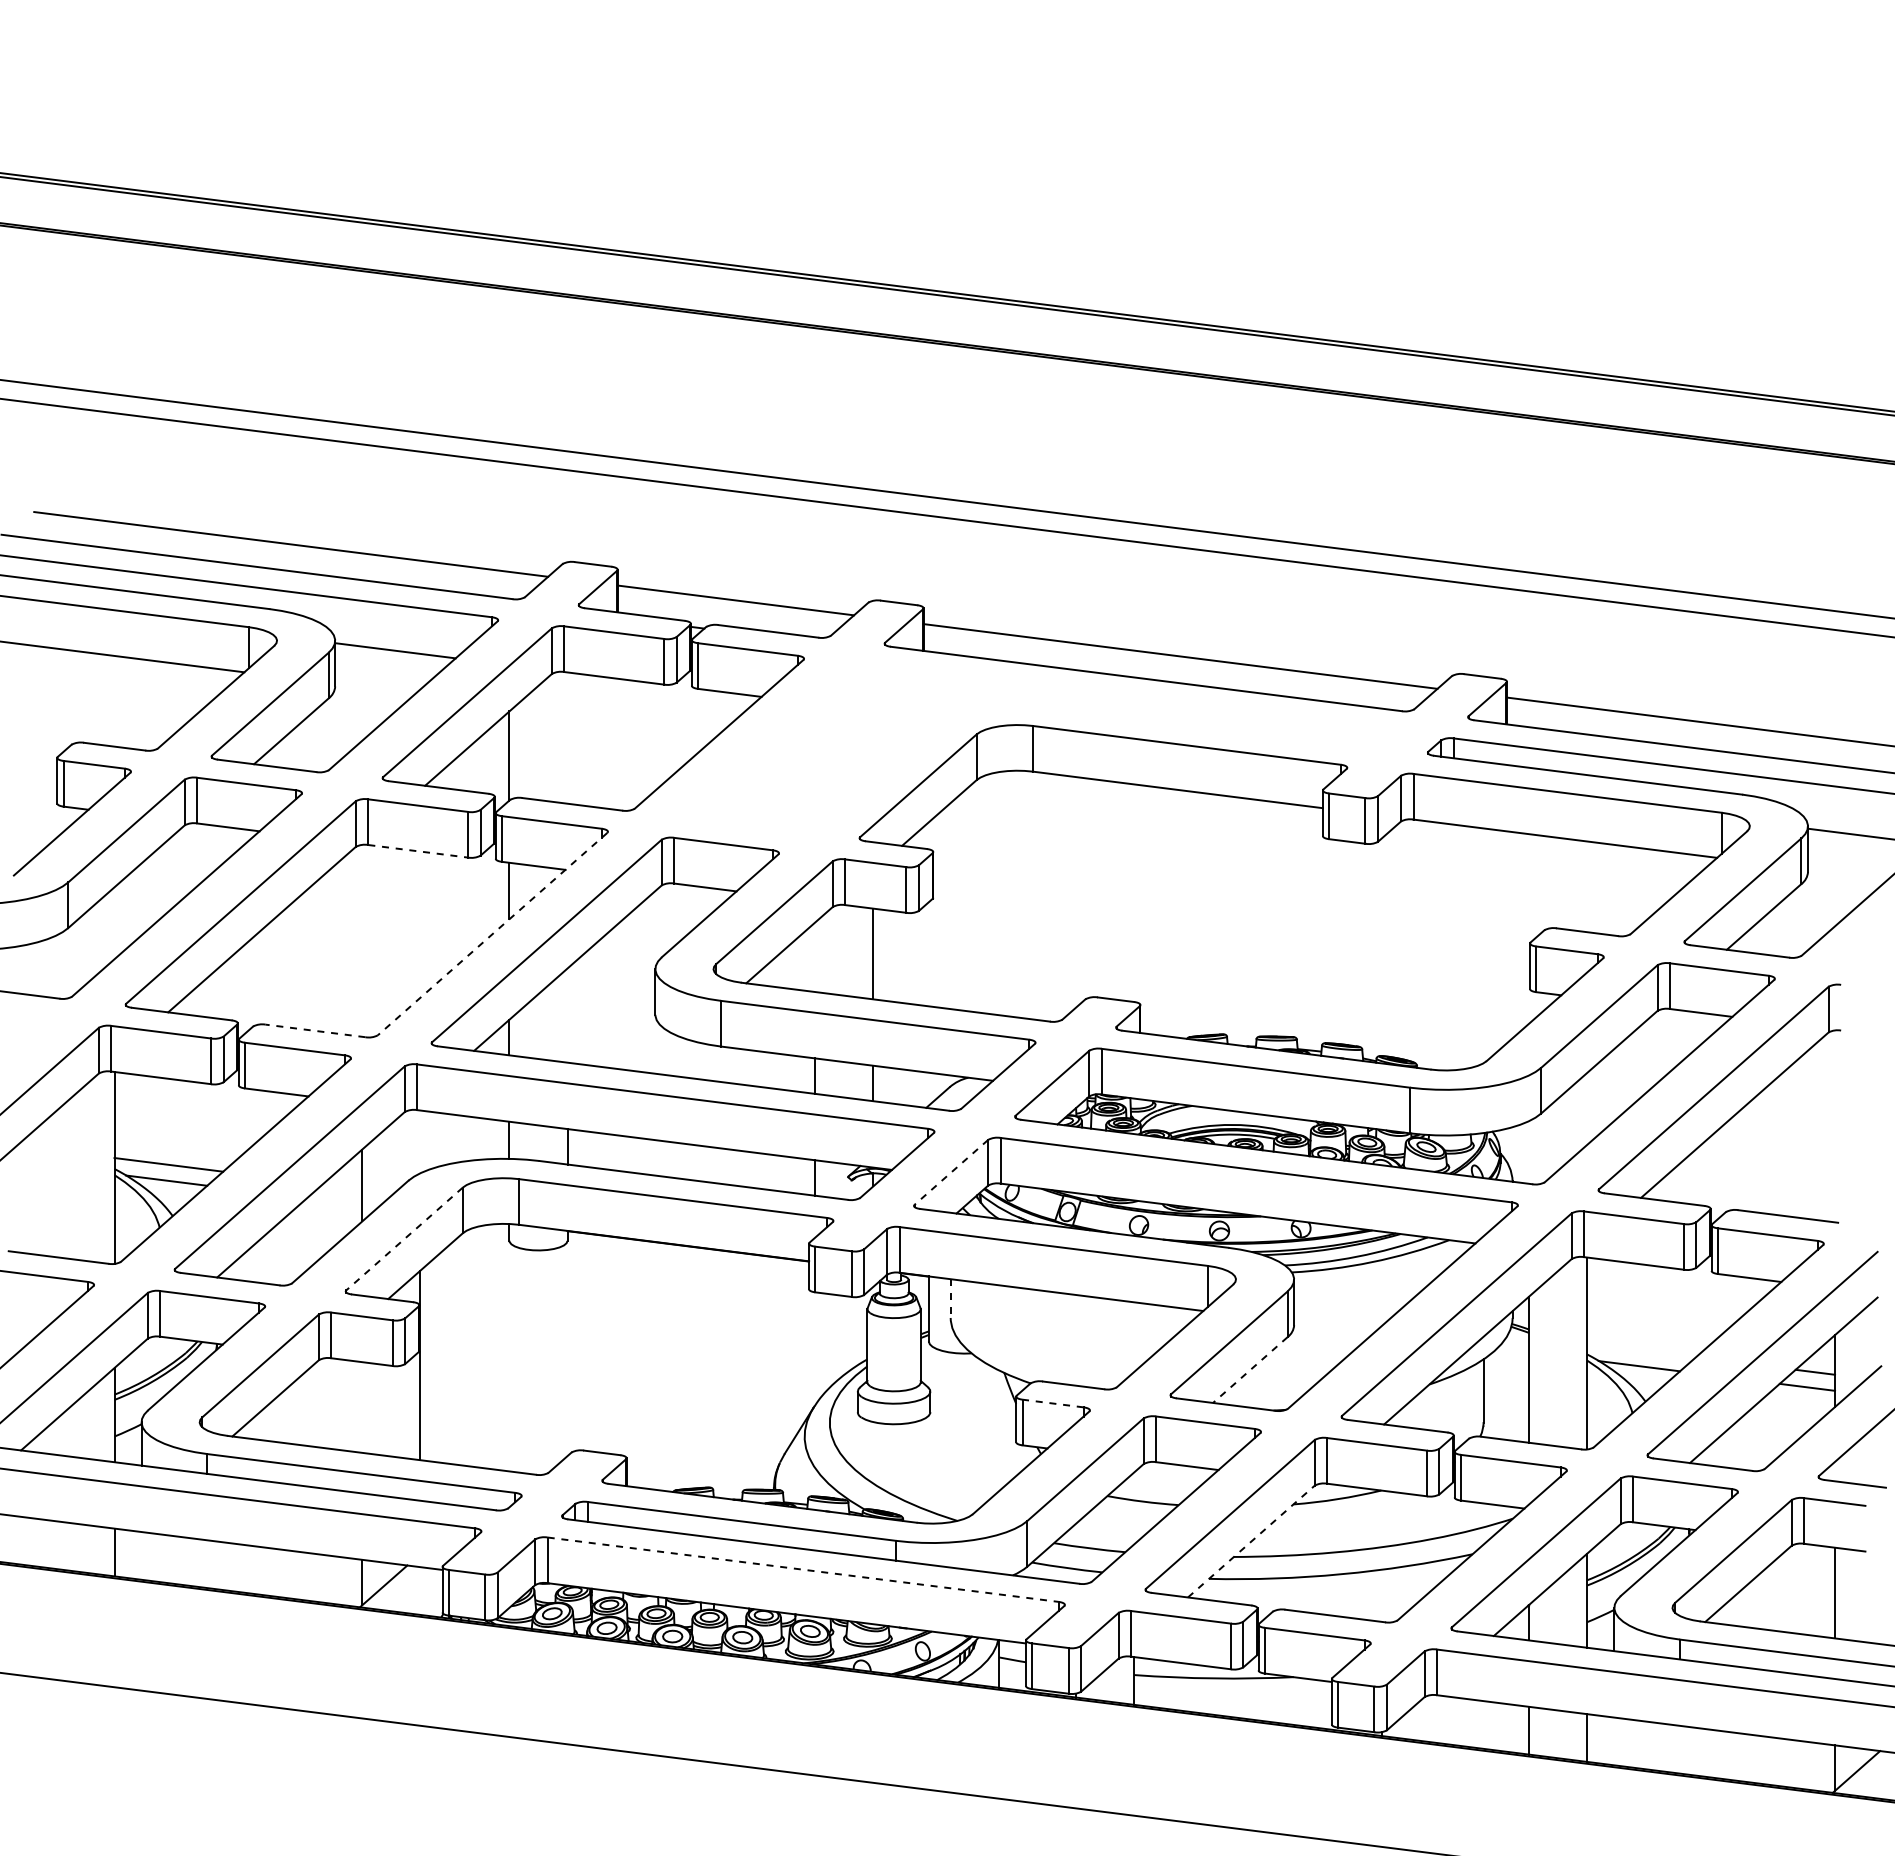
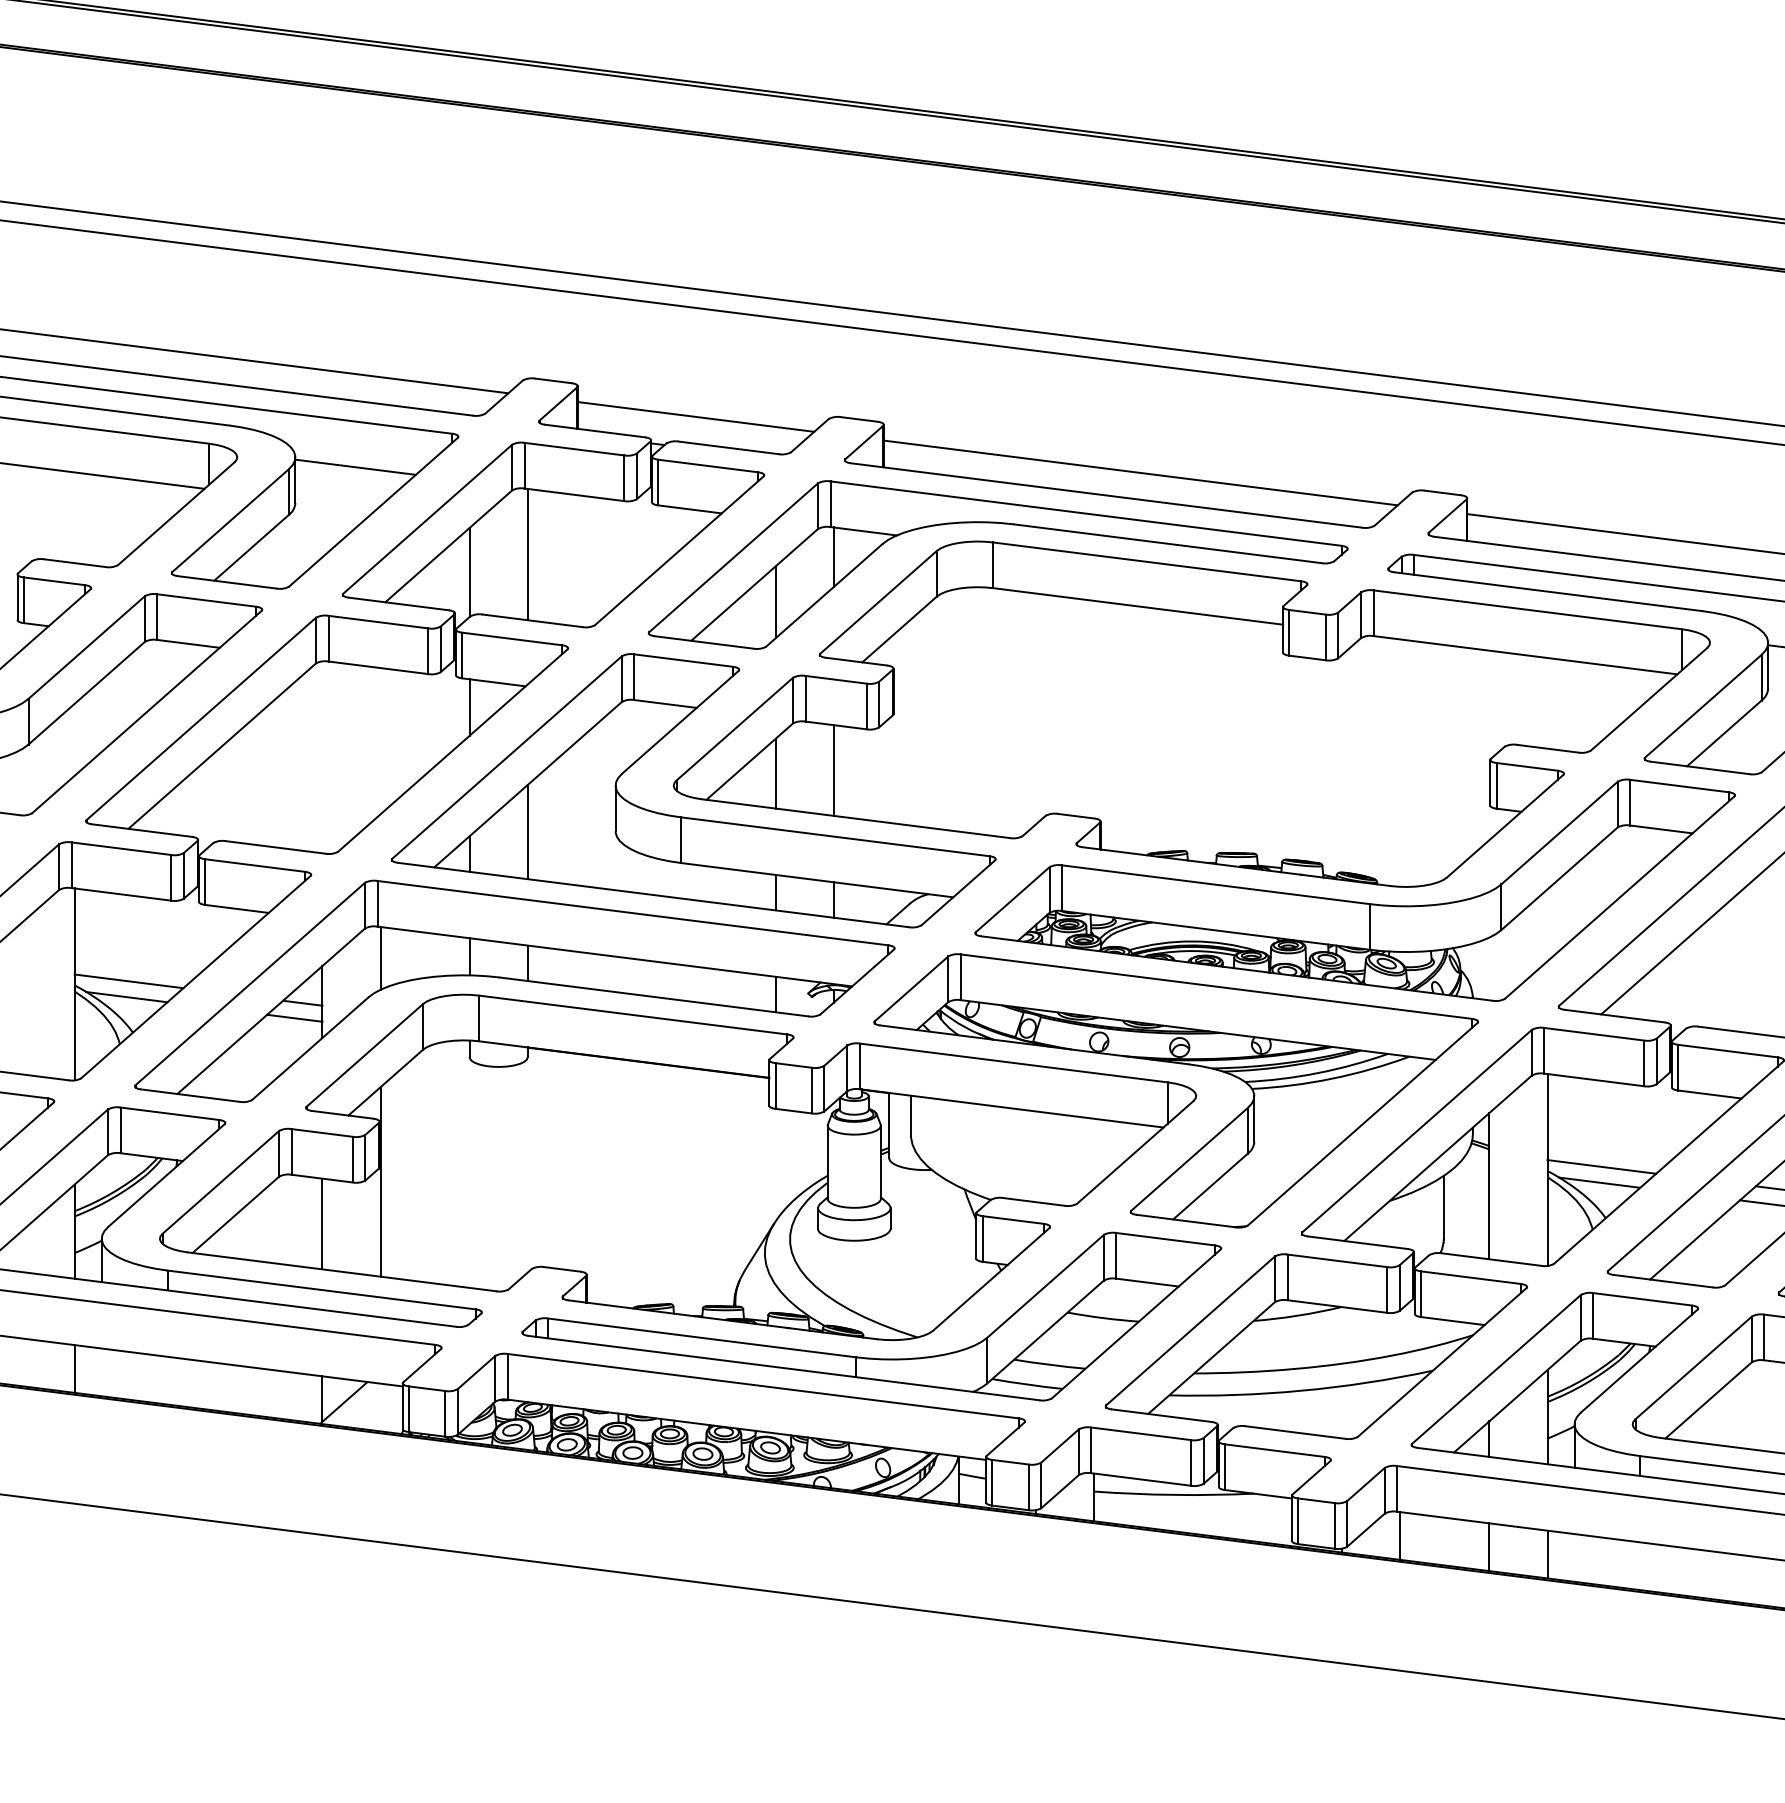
part: (1037, 707) -> (997, 524), added
line: (567, 737) -> (527, 554), added
line: (418, 851) -> (378, 668), dashed -> solid
line: (492, 934) -> (452, 751), dashed -> solid
line: (815, 957) -> (775, 774), added
line: (567, 1015) -> (527, 832), added
line: (315, 1030) -> (275, 847), dashed -> solid
line: (420, 1141) -> (380, 958), added
line: (951, 1172) -> (911, 989), dashed -> solid
line: (342, 1186) -> (302, 1003), added
line: (334, 1201) -> (294, 1018), added
line: (404, 1238) -> (364, 1055), dashed -> solid
line: (950, 1299) -> (910, 1116), dashed -> solid
line: (1641, 1350) -> (1601, 1167), added
line: (1250, 1370) -> (1210, 1187), dashed -> solid
line: (1053, 1403) -> (1013, 1220), dashed -> solid
line: (362, 1407) -> (322, 1224), added
line: (1251, 1541) -> (1211, 1358), dashed -> solid
line: (803, 1569) -> (763, 1386), dashed -> solid
line: (1440, 1719) -> (1400, 1536), added

